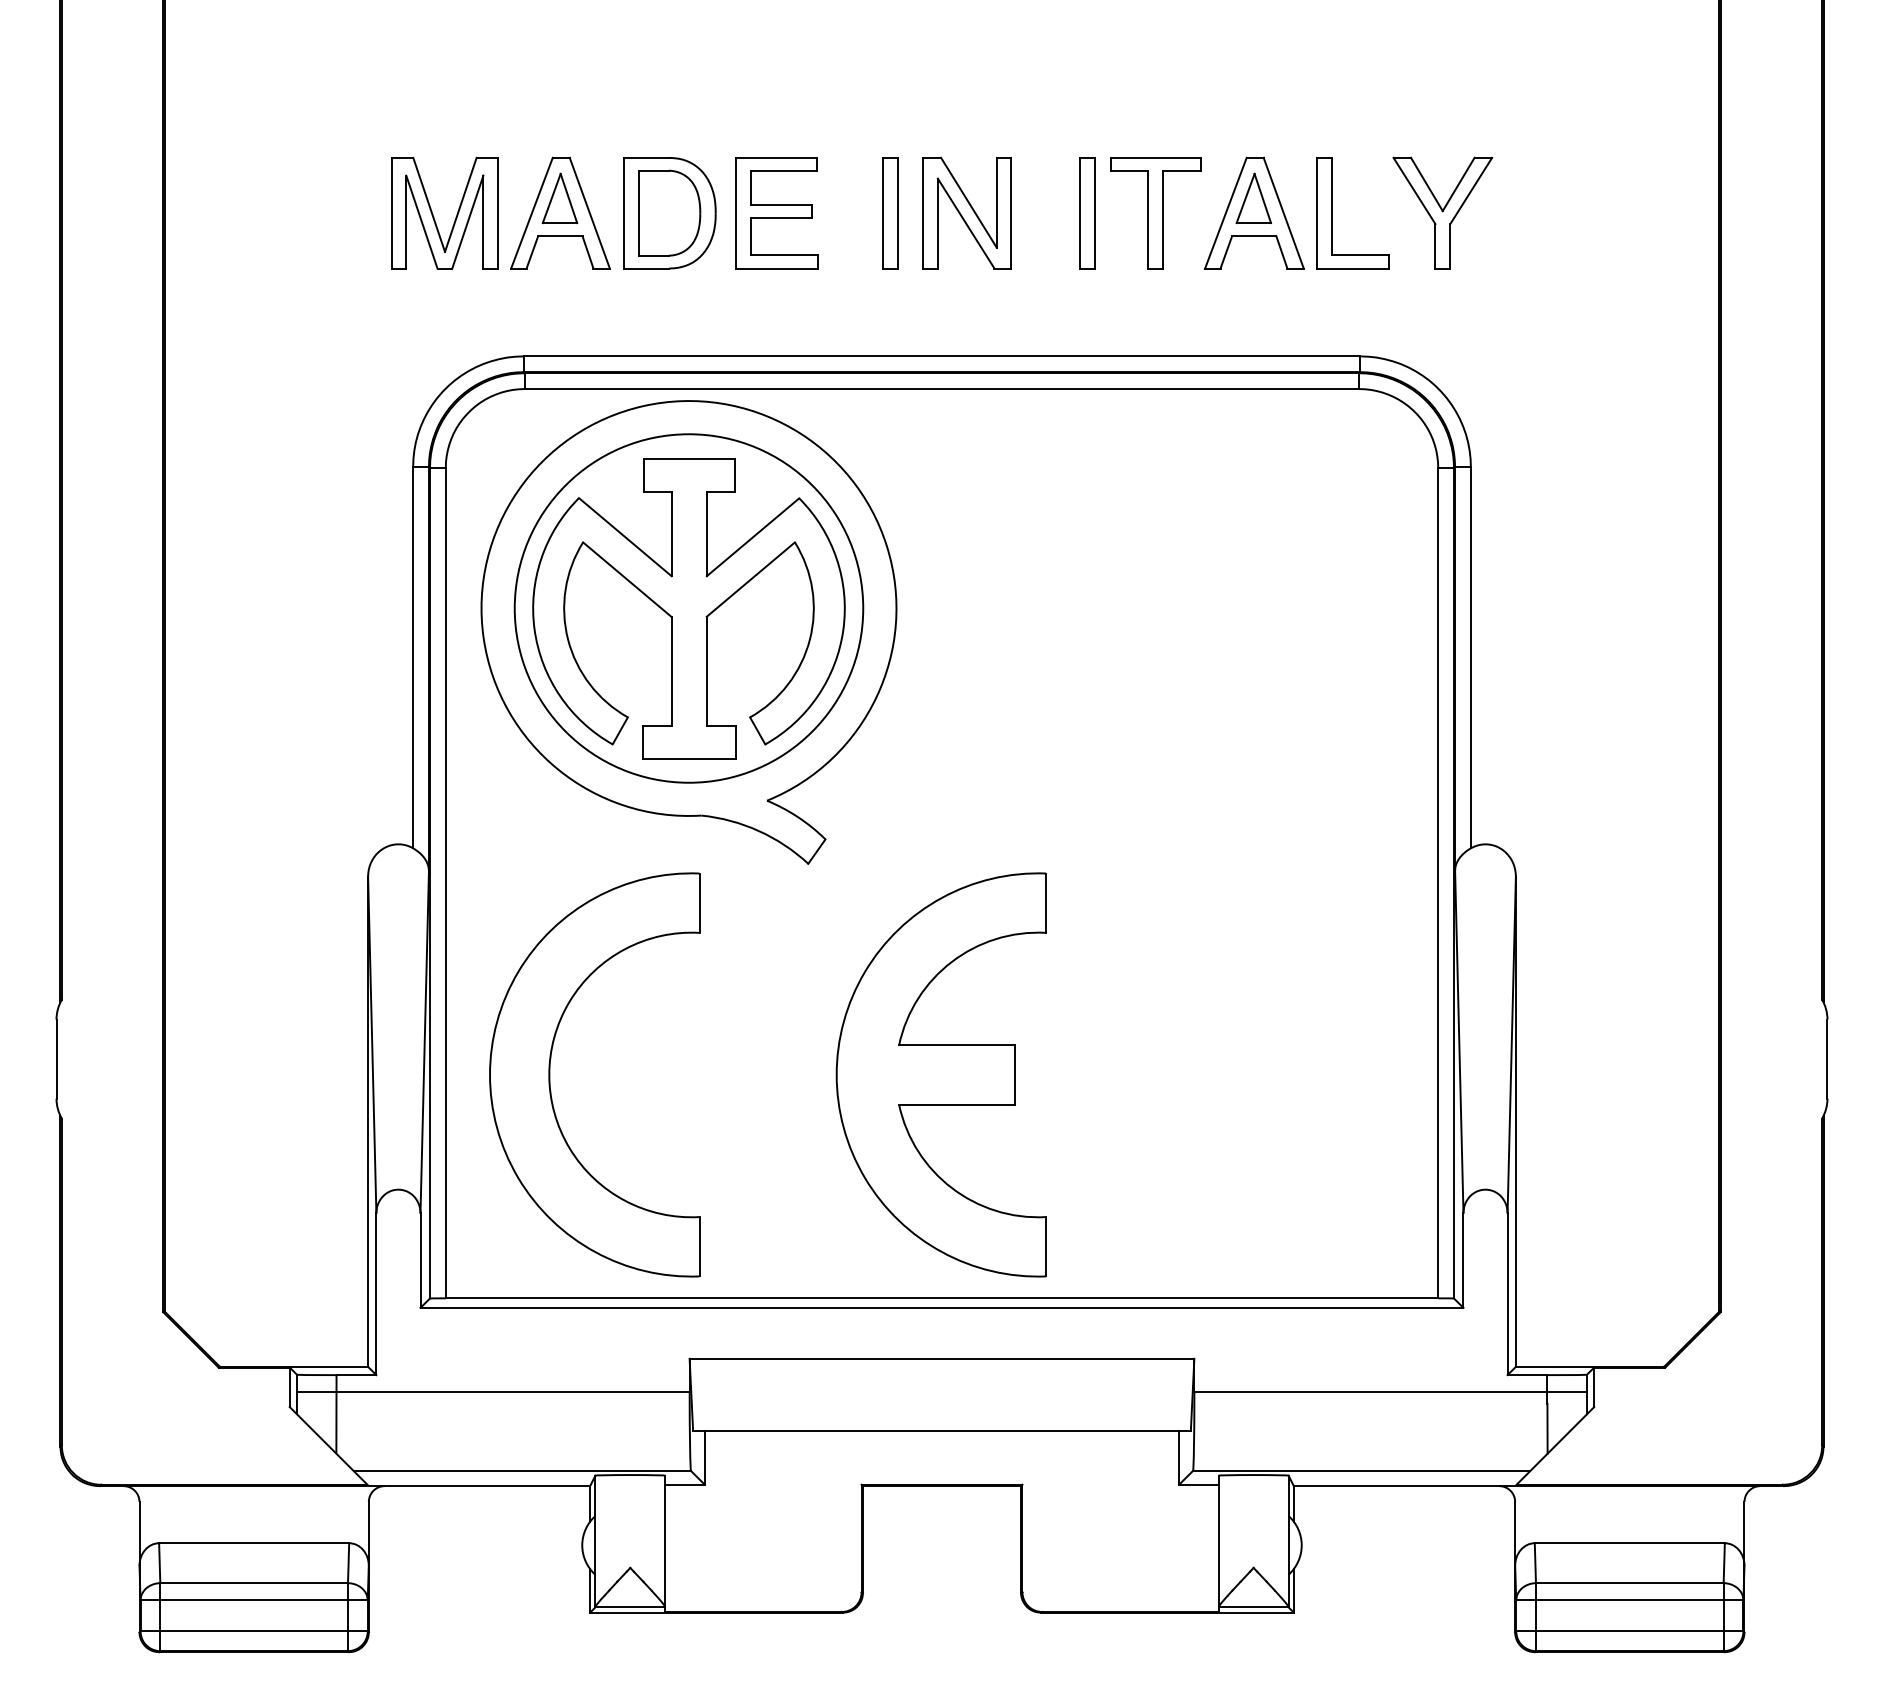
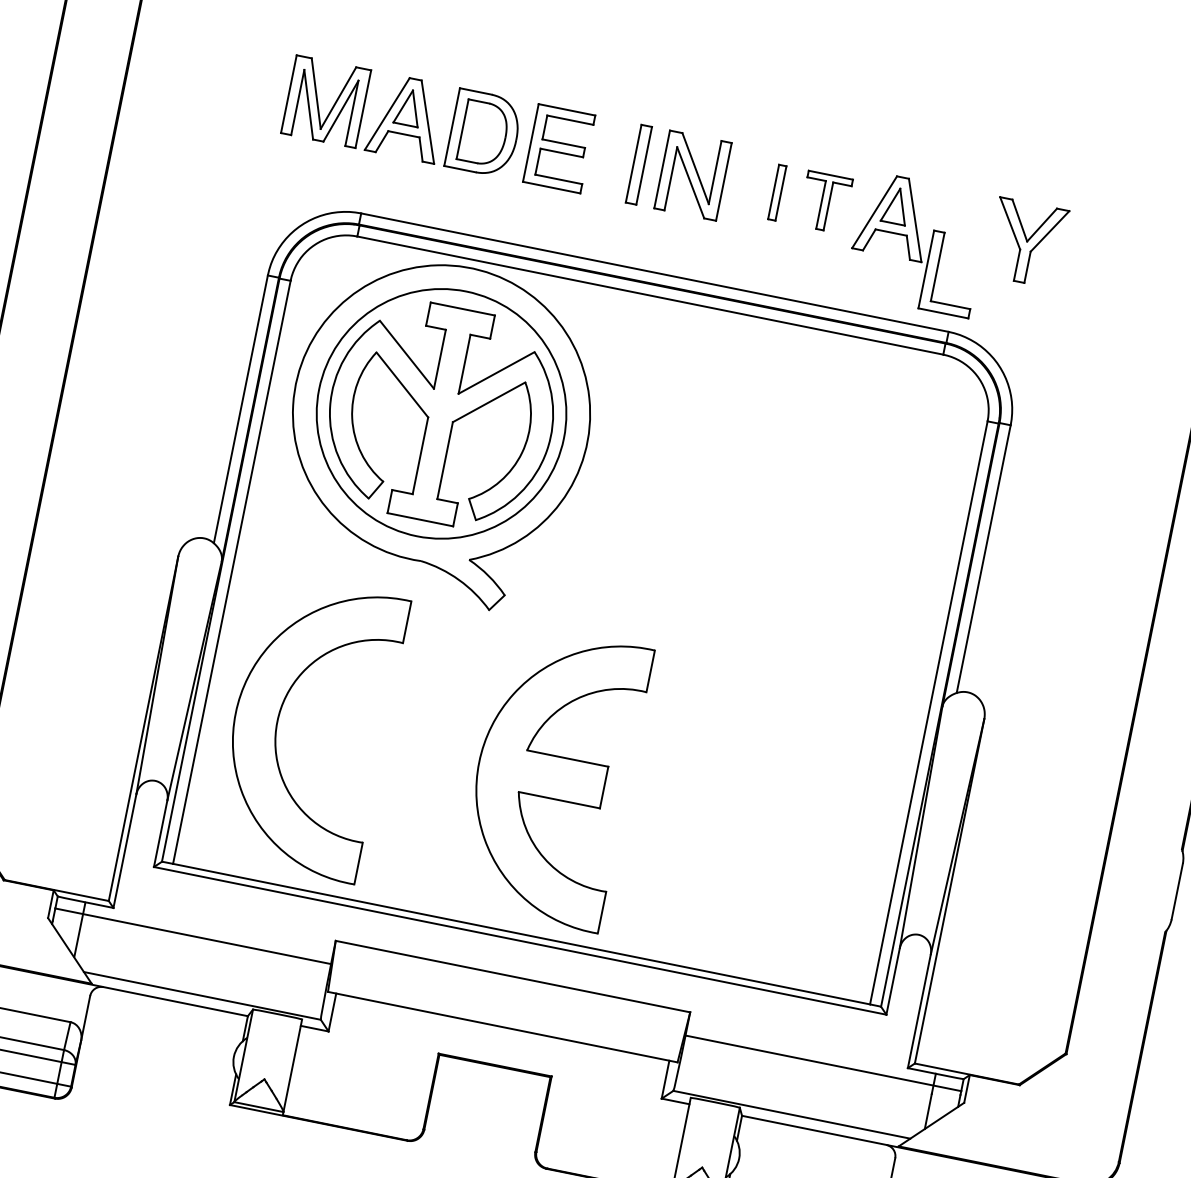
part: (1087, 213) -> (777, 192), size x0.7
part: (1155, 213) -> (825, 202), size x0.7
part: (1332, 213) -> (936, 271), moved

